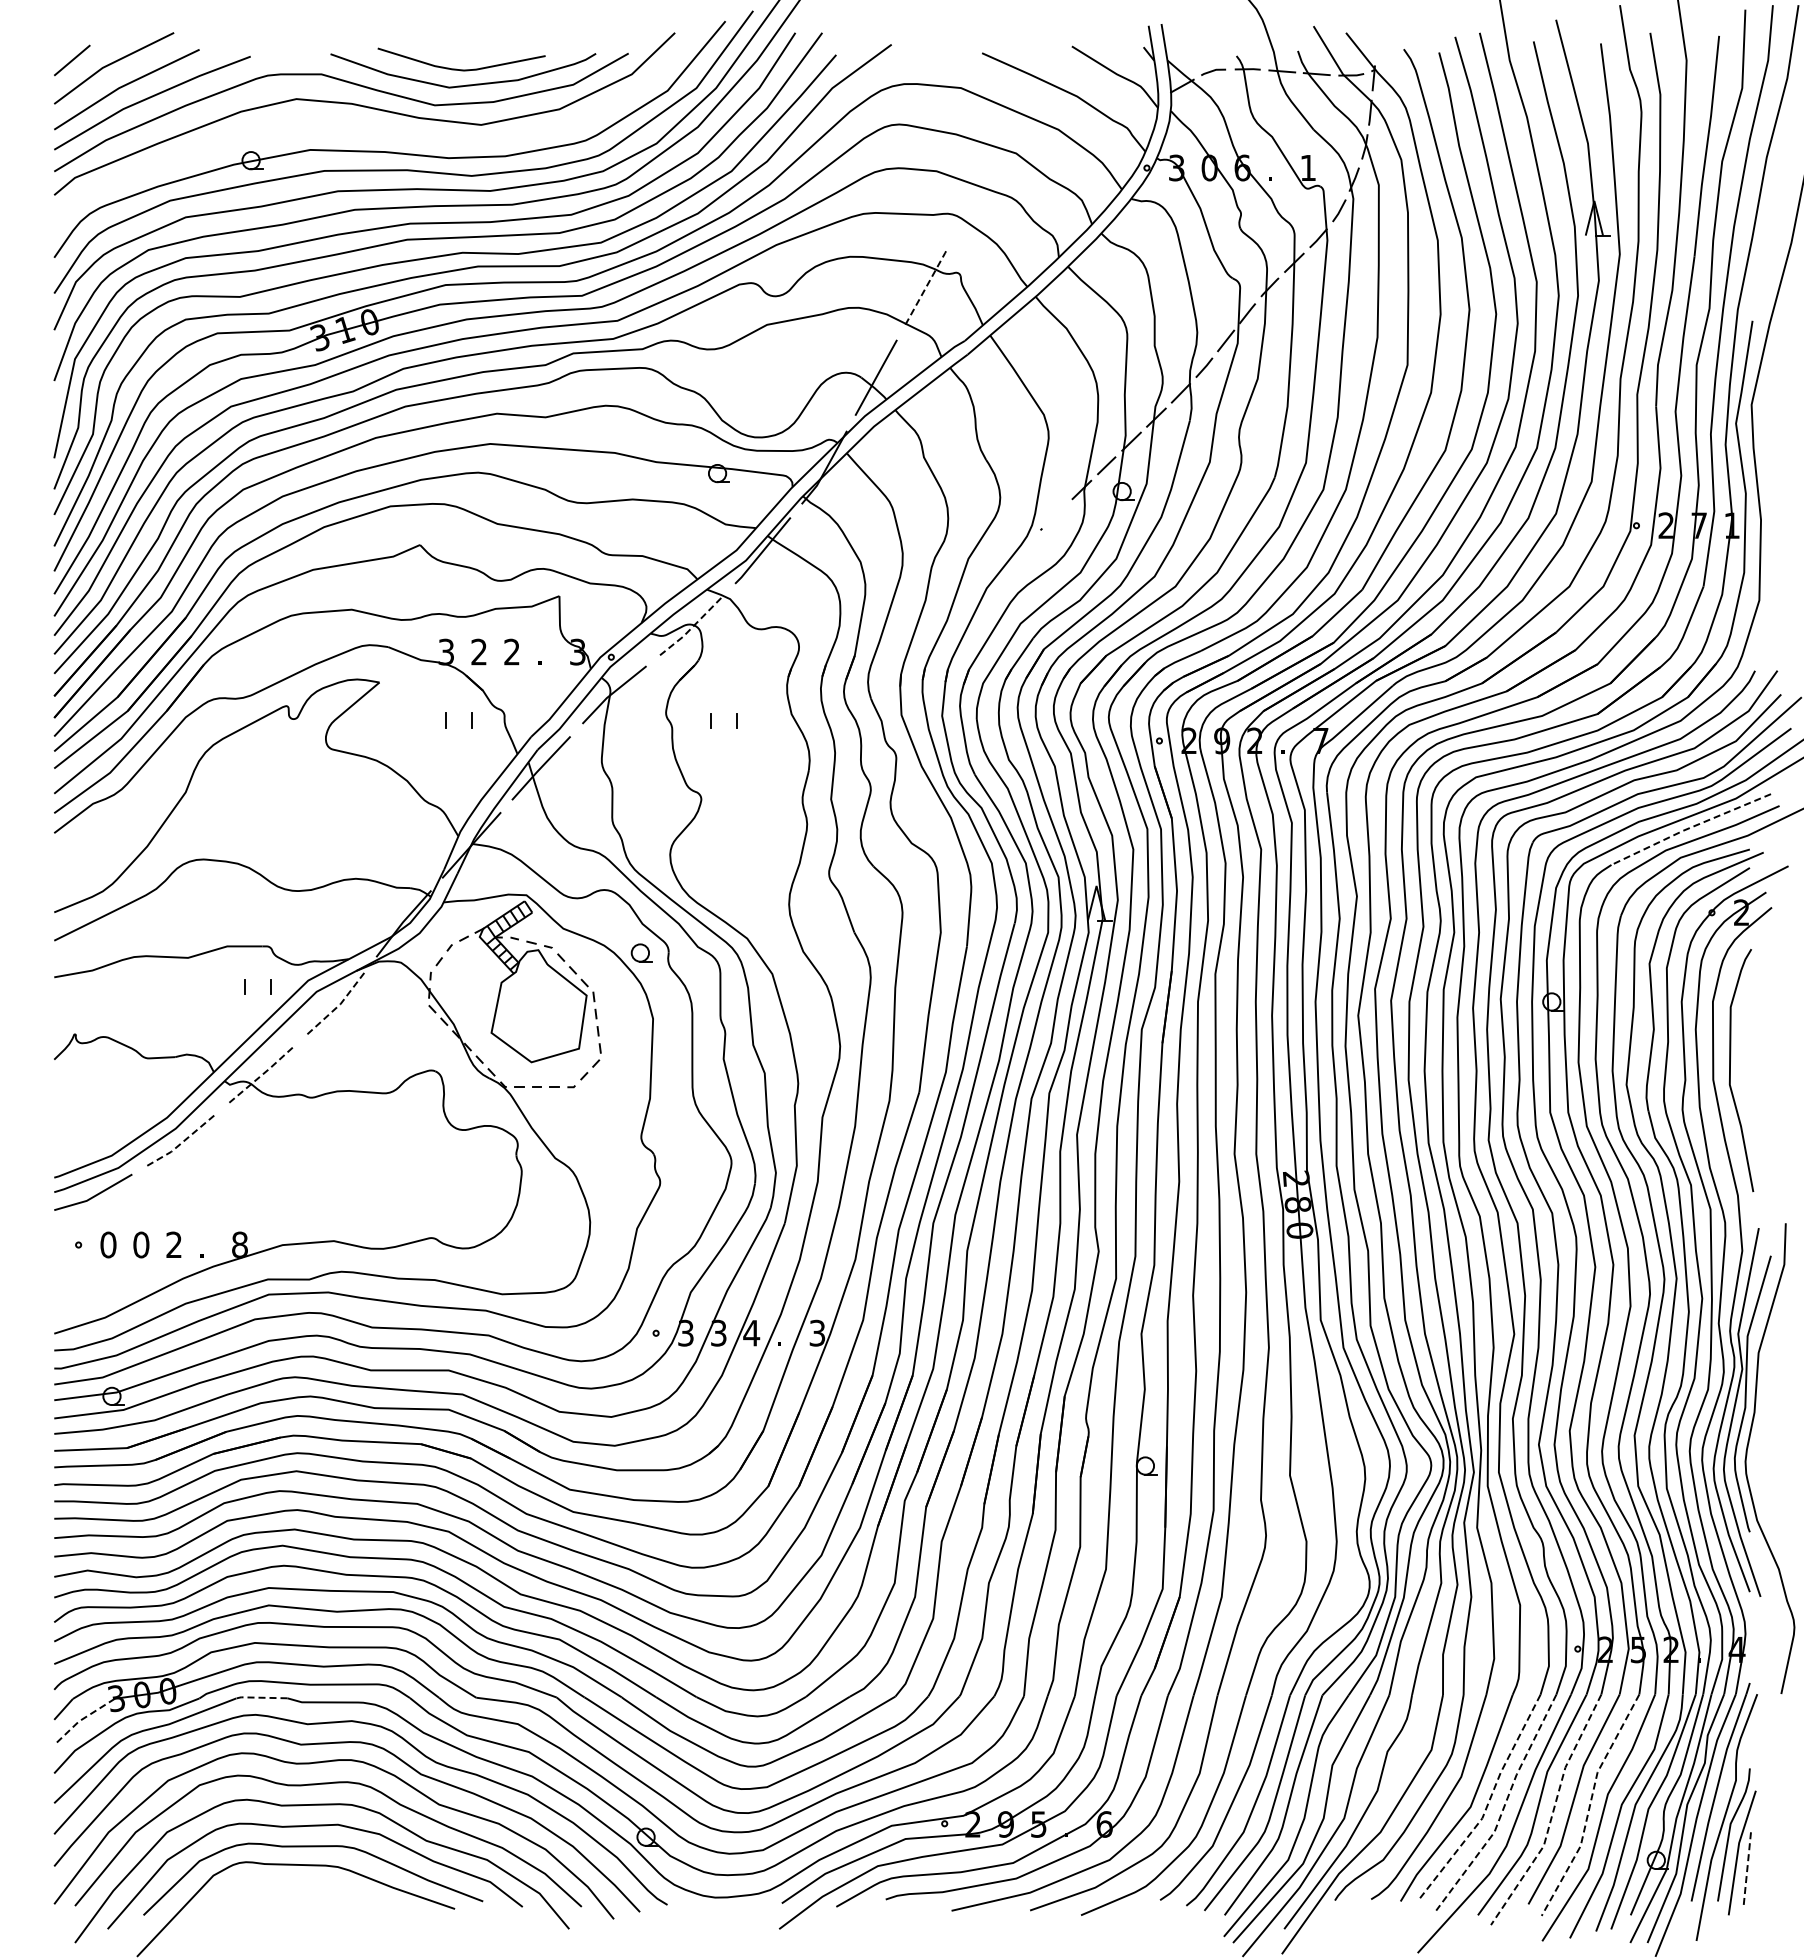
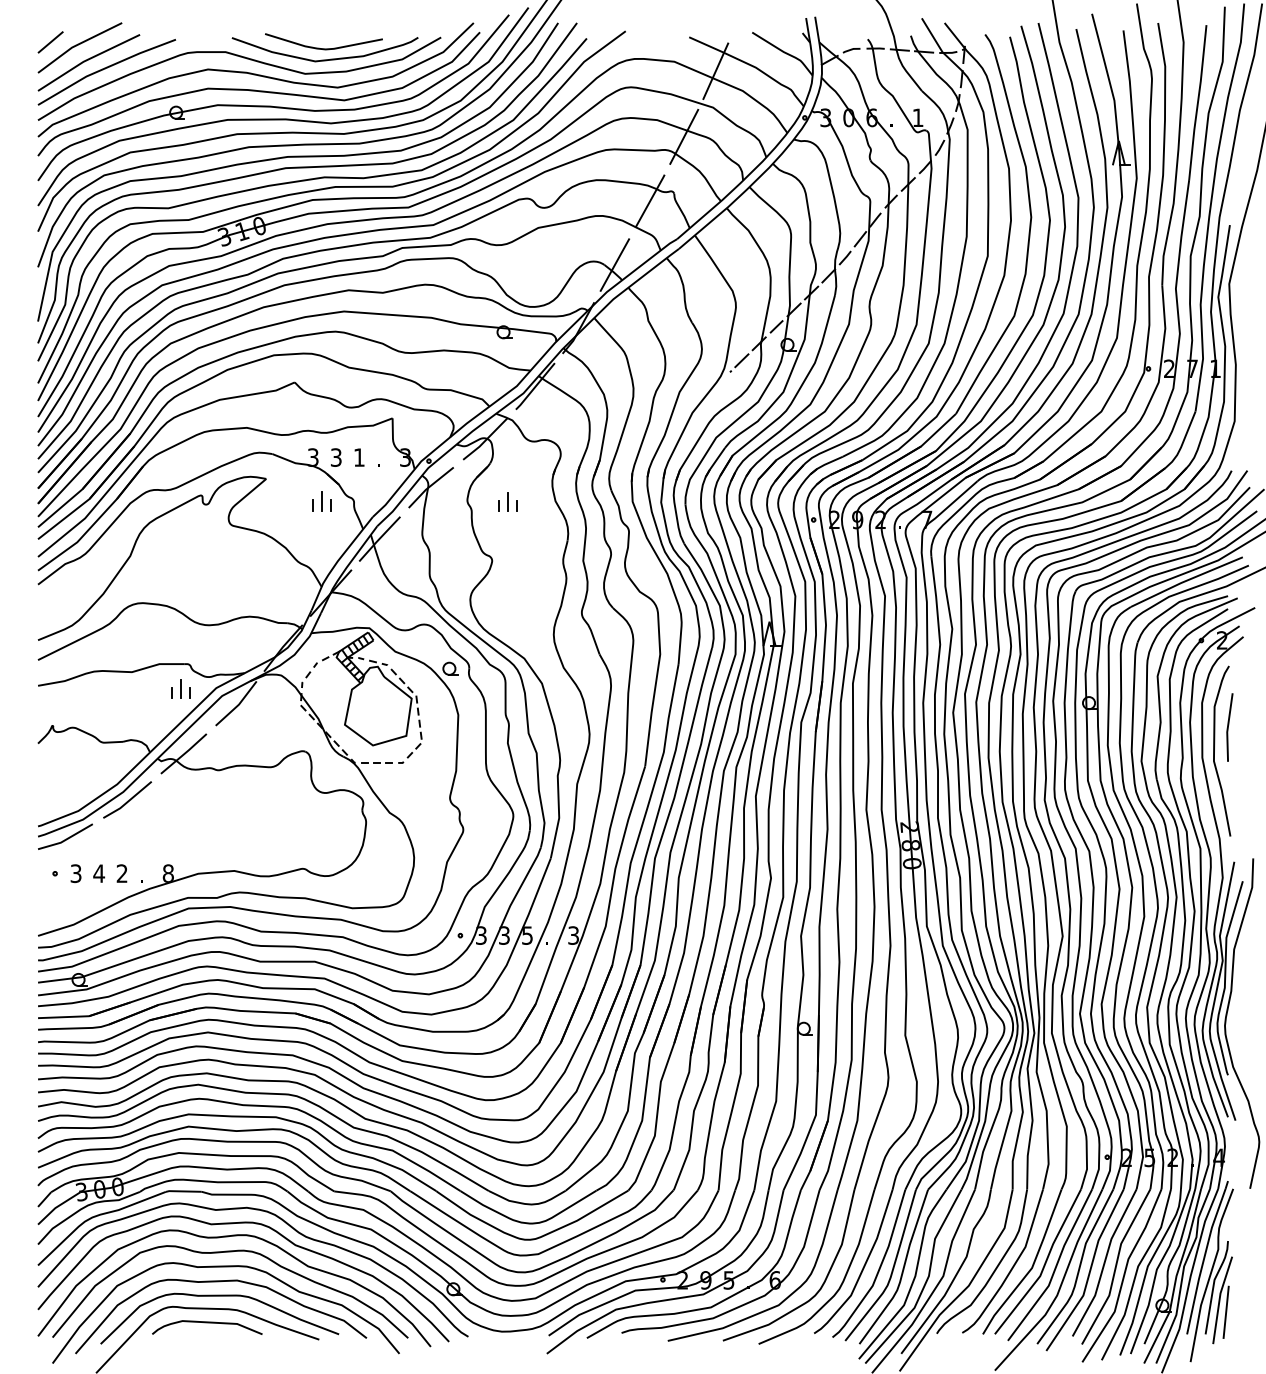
line: (1019, 101) -> (715, 71), added
curve: (368, 130) -> (258, 91), added
line: (974, 194) -> (683, 136), added
line: (927, 285) -> (650, 200), dashed -> solid
line: (1056, 514) -> (741, 361), added
line: (692, 627) -> (485, 440), dashed -> solid
text: (511, 651) -> (358, 457), 2 -> 1
text: (478, 652) -> (335, 457), 2 -> 3
line: (458, 714) -> (321, 501), added
line: (724, 715) -> (508, 502), added
line: (1689, 828) -> (1185, 581), dashed -> solid
line: (257, 981) -> (180, 688), added
line: (339, 1004) -> (238, 704), dashed -> solid
line: (1750, 1036) -> (1228, 727), added
line: (263, 1073) -> (184, 753), dashed -> solid
line: (182, 1142) -> (128, 801), dashed -> solid
text: (108, 1244) -> (76, 873), 0 -> 3
text: (140, 1244) -> (98, 873), 0 -> 4
text: (751, 1333) -> (527, 935), 4 -> 5
line: (260, 1697) -> (182, 1191), dashed -> solid
line: (81, 1719) -> (57, 1206), dashed -> solid
line: (1488, 1803) -> (1044, 1265), dashed -> solid
line: (1590, 1805) -> (1116, 1267), dashed -> solid
line: (1504, 1807) -> (1055, 1268), dashed -> solid
line: (1552, 1813) -> (1089, 1272), dashed -> solid
line: (1747, 1870) -> (1226, 1312), dashed -> solid
curve: (295, 1885) -> (207, 1323), added

